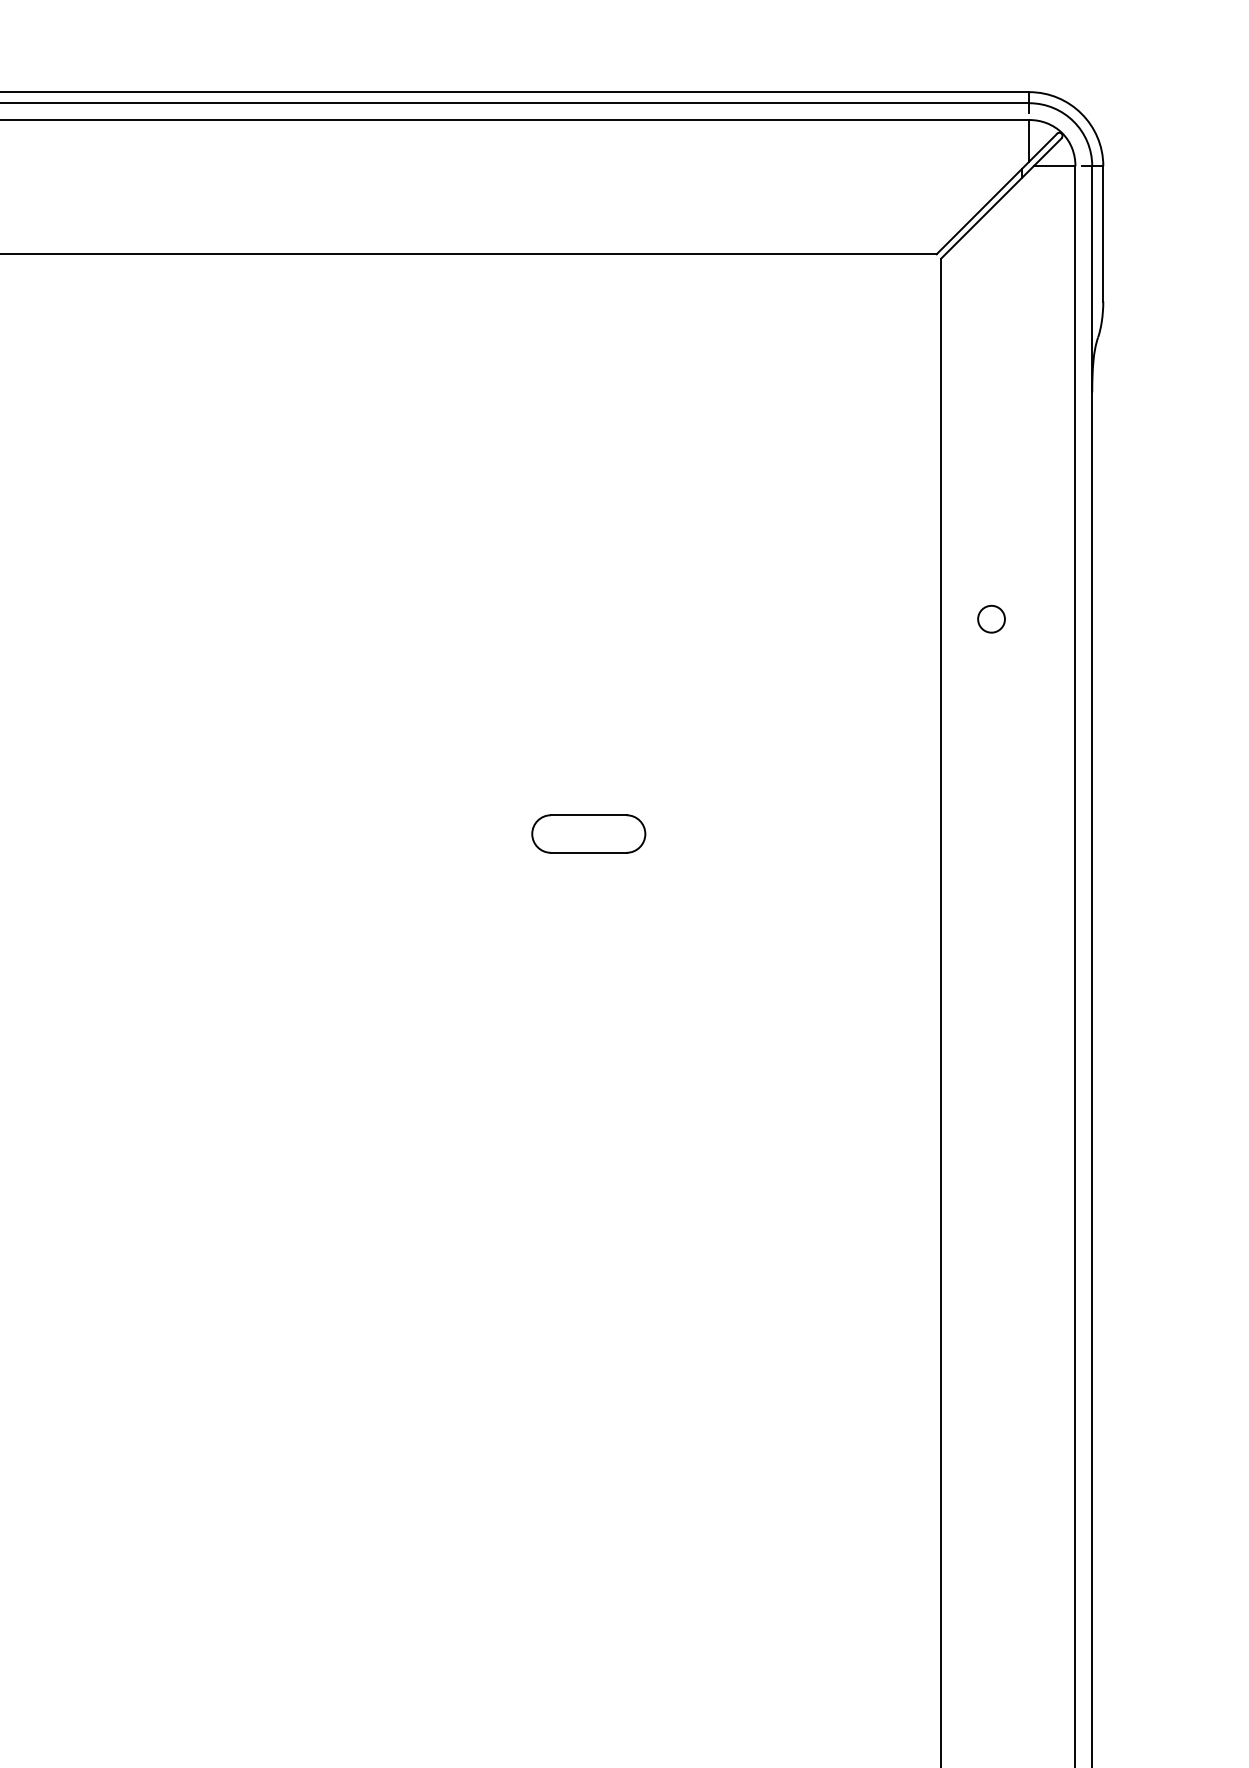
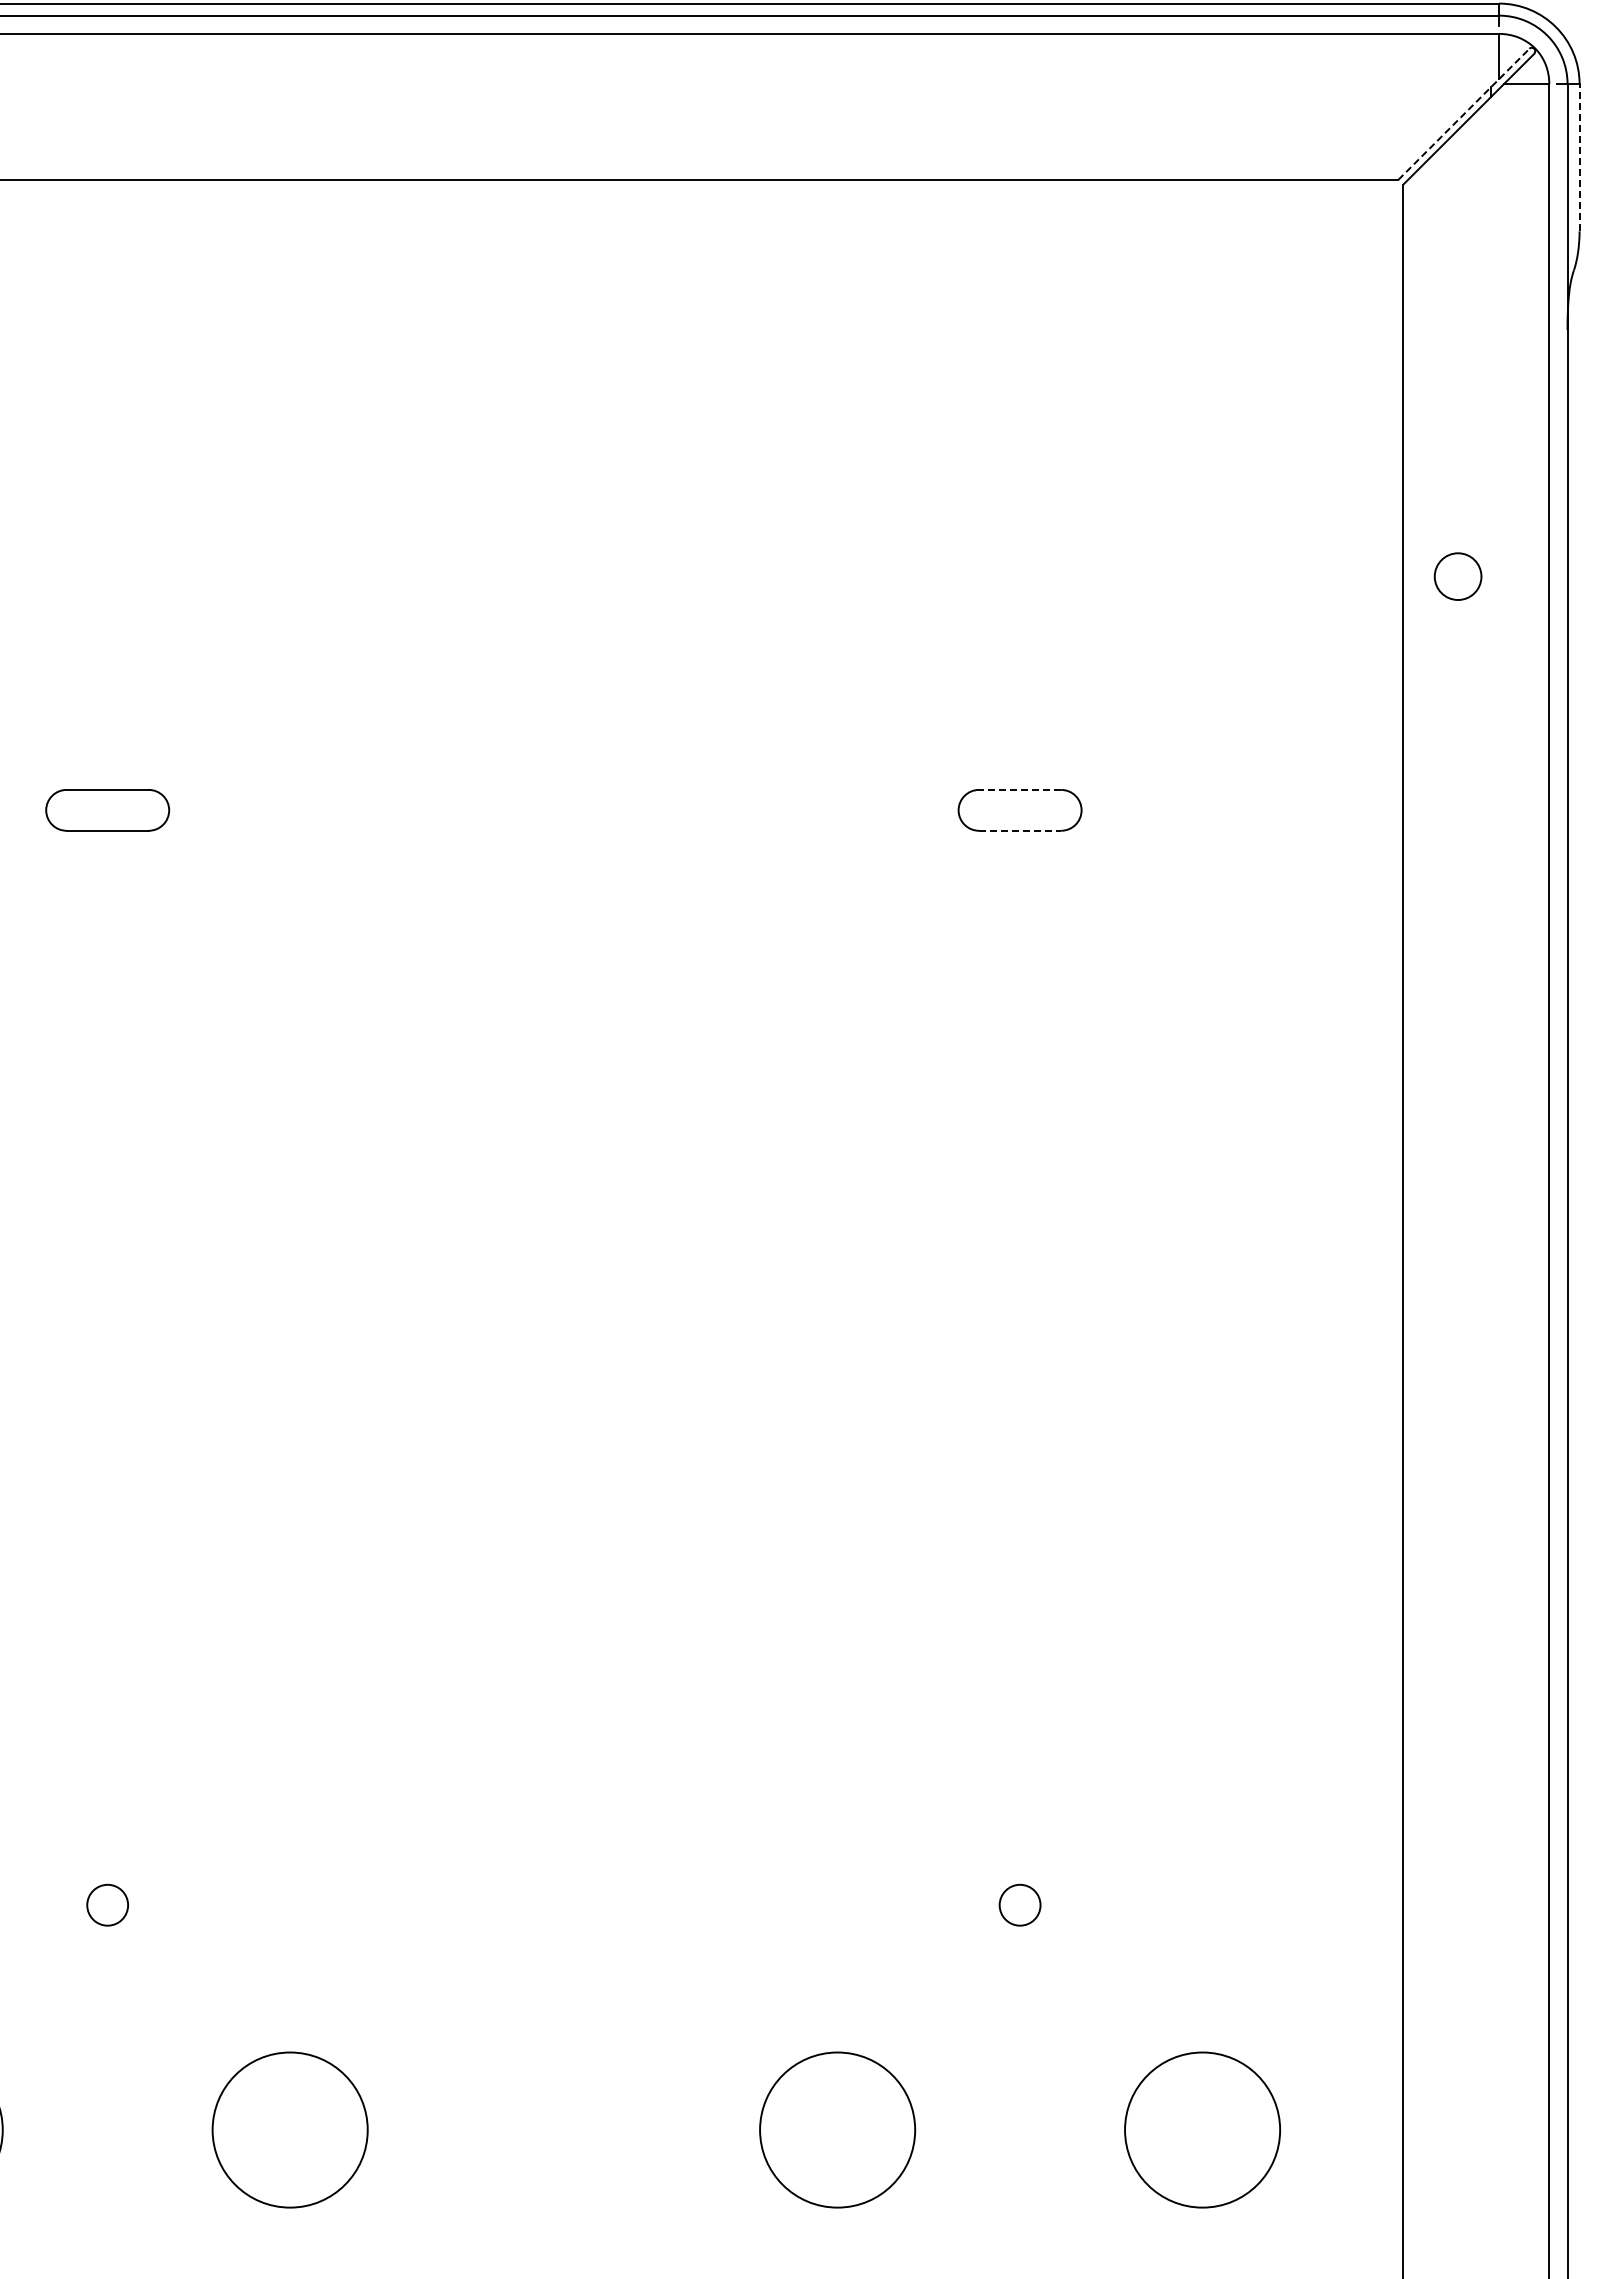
line: (996, 194) -> (1463, 114), solid -> dashed
line: (1103, 233) -> (1579, 157), solid -> dashed
circle: (991, 618) -> (1457, 576), size x1.6
line: (588, 814) -> (1019, 789), solid -> dashed
line: (589, 852) -> (1020, 830), solid -> dashed

